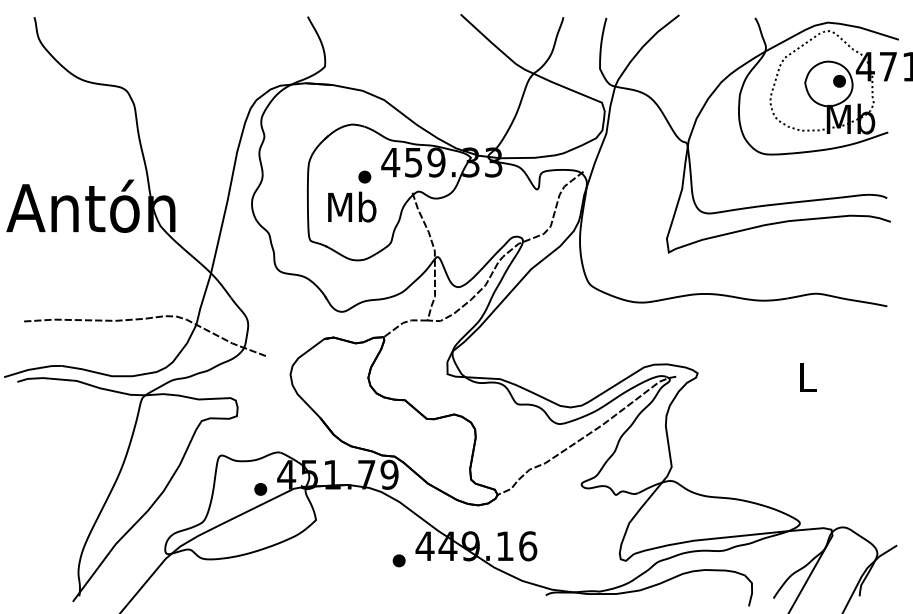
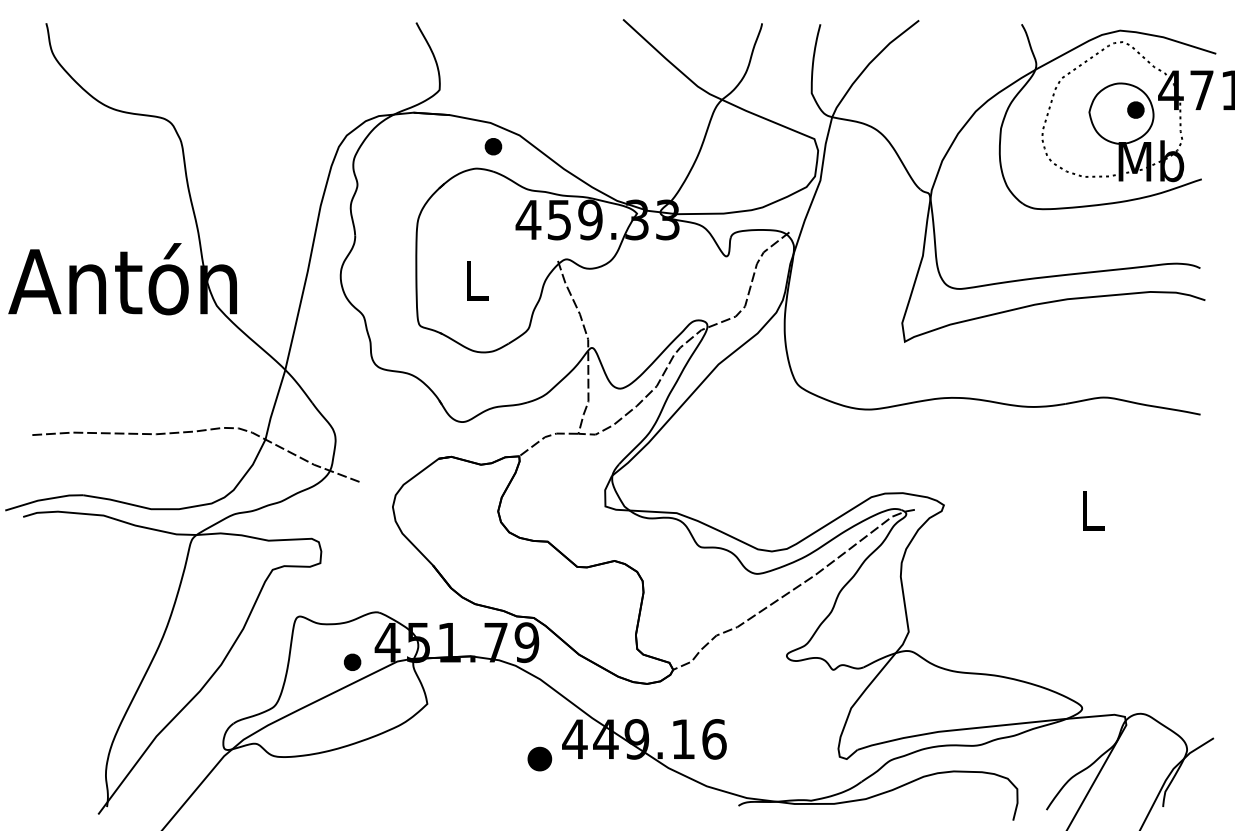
part: (364, 176) -> (493, 146), moved
text: (352, 207) -> (476, 280), Mb -> L
part: (398, 560) -> (539, 758), size x1.4

